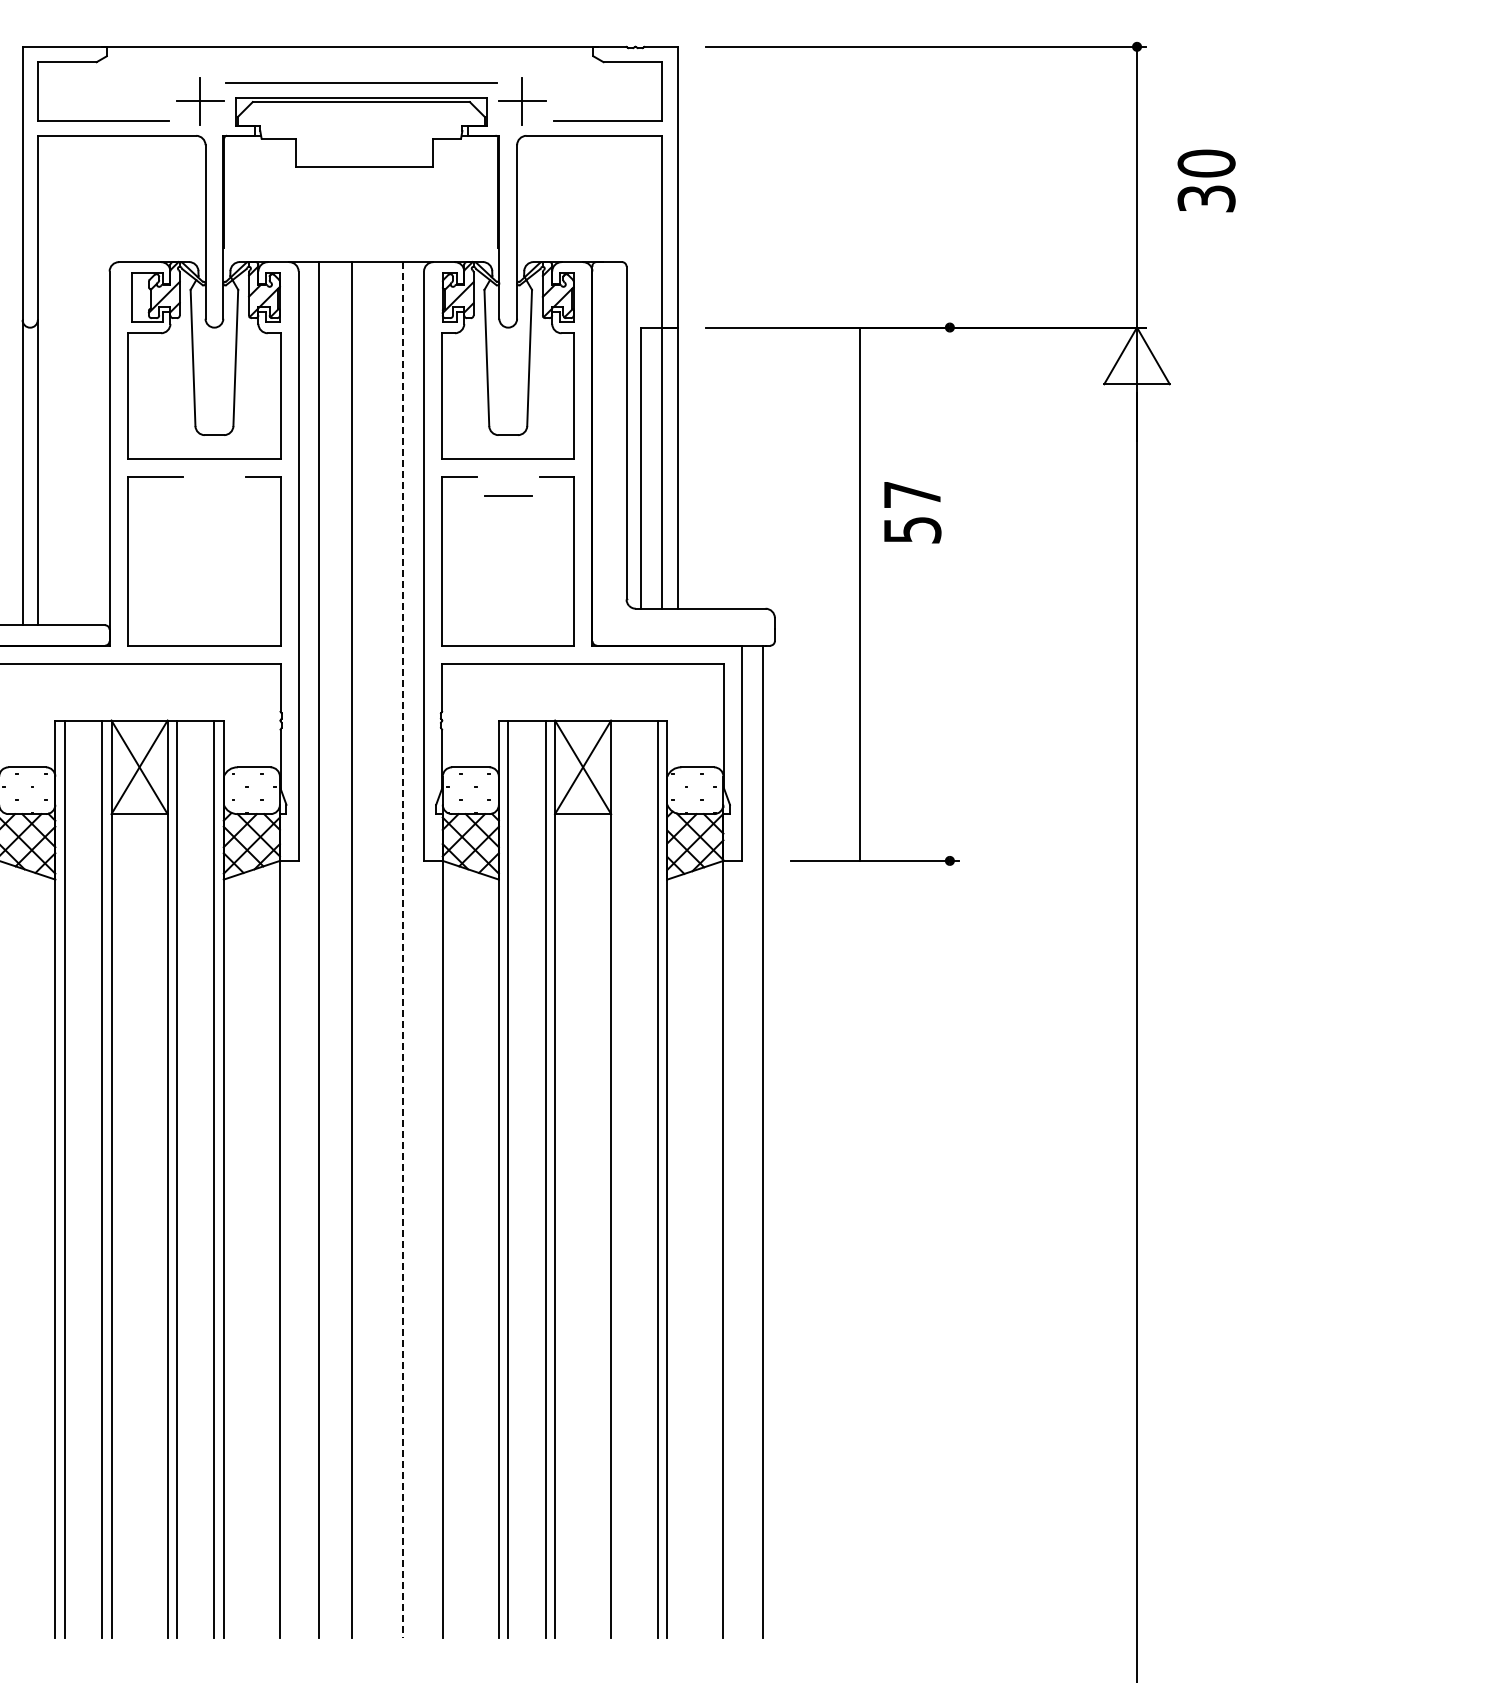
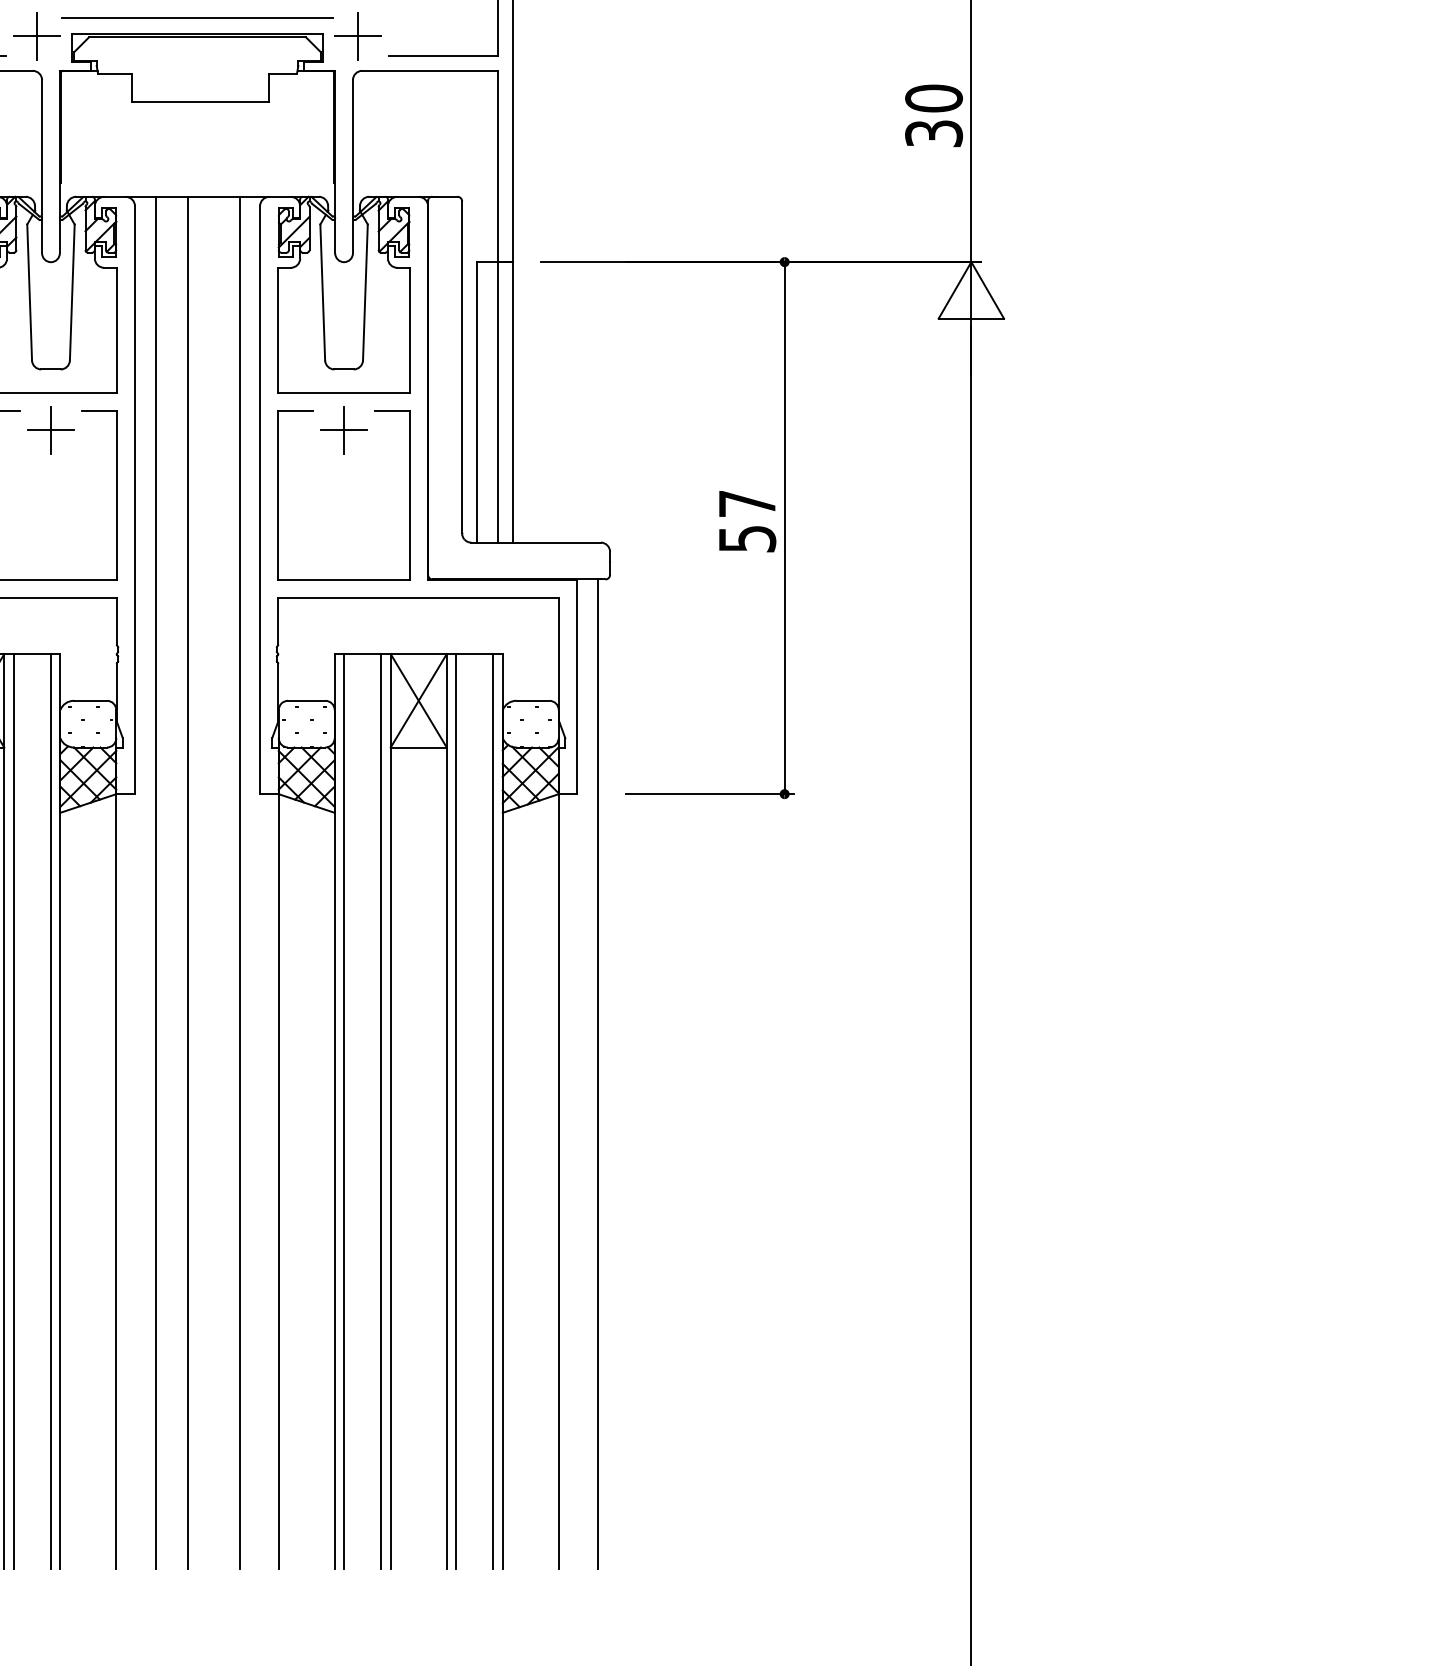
text: (1206, 180) -> (933, 115), moved
part: (214, 495) -> (51, 429), added
line: (508, 495) -> (344, 429), added
text: (912, 512) -> (747, 521), moved
line: (859, 593) -> (784, 527), moved
line: (403, 949) -> (239, 882), dashed -> solid
line: (620, 1178) -> (456, 1111), added

